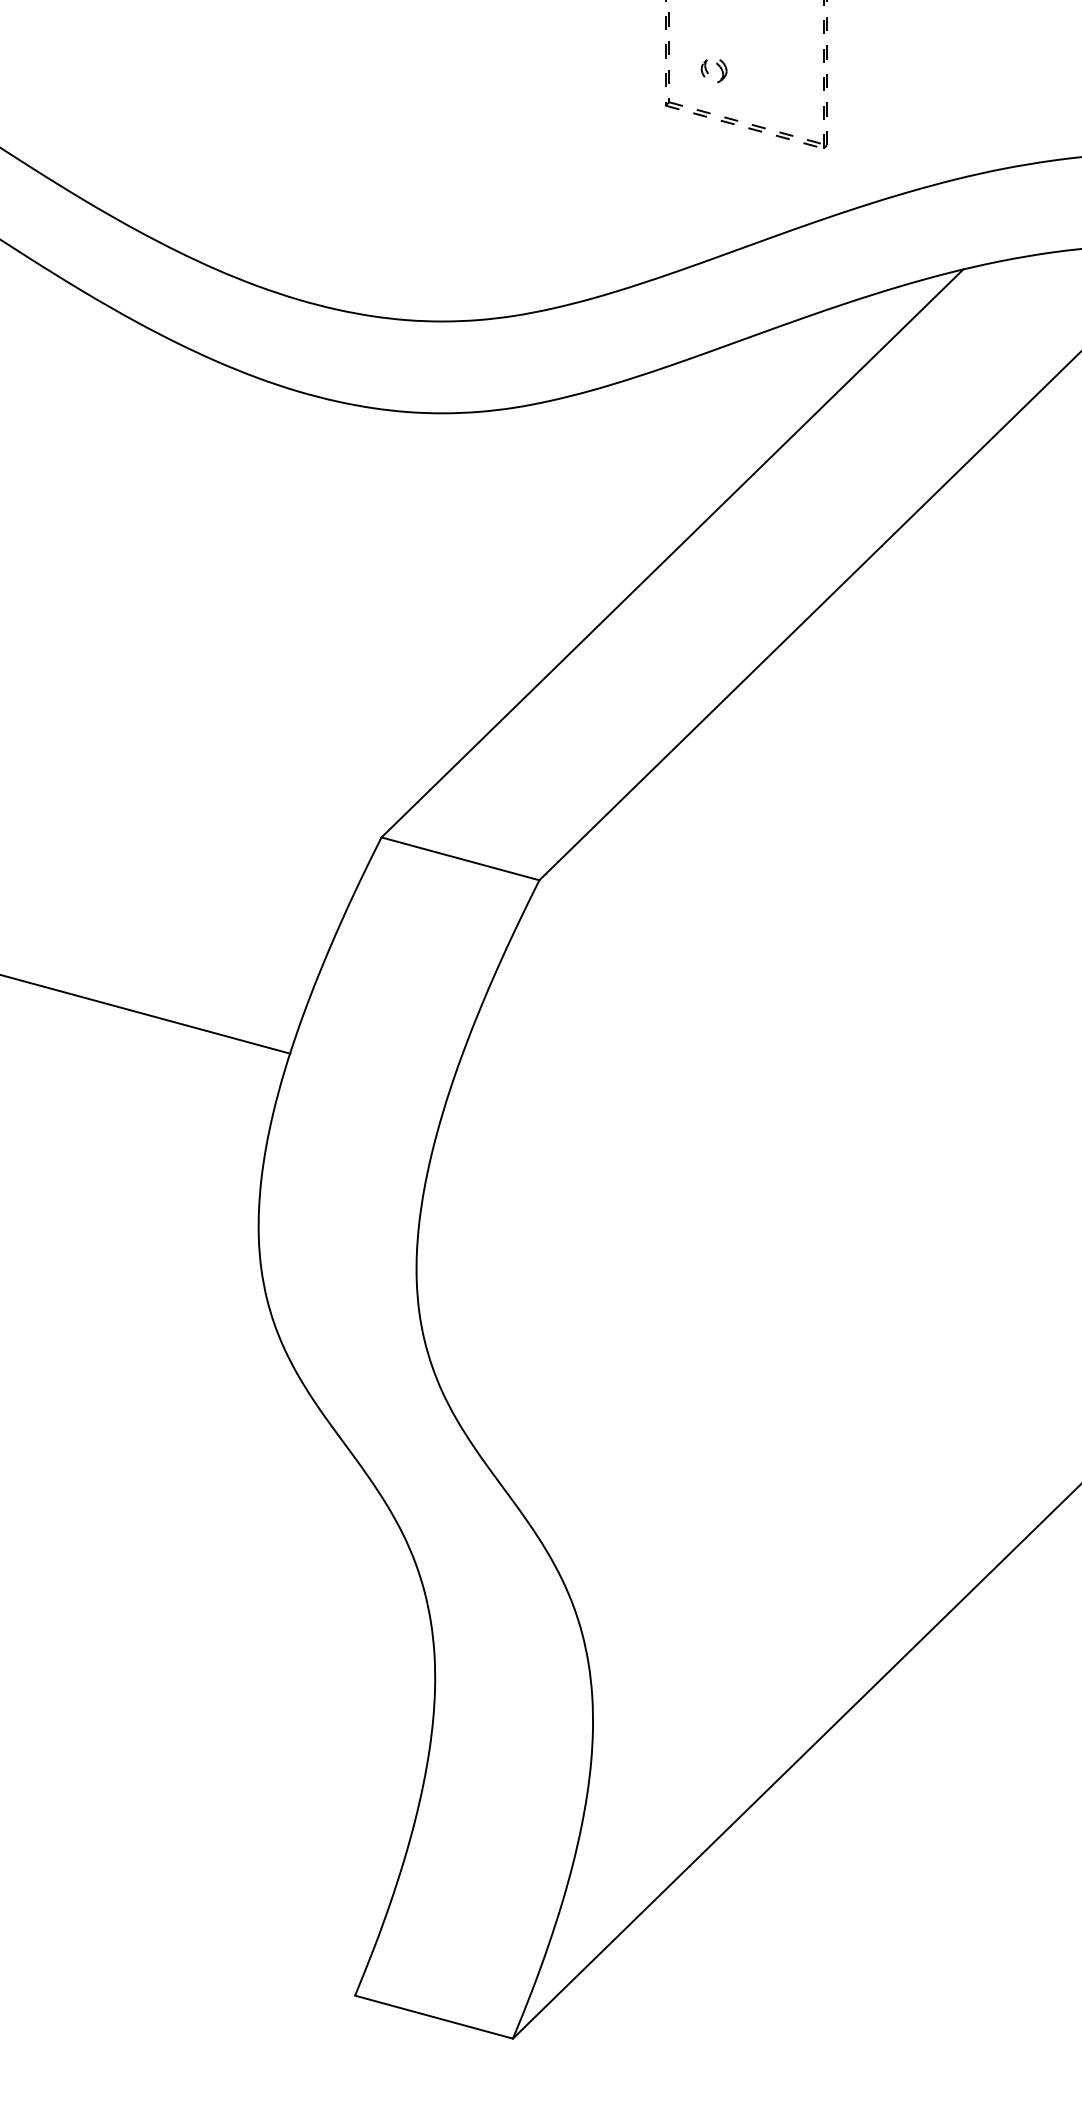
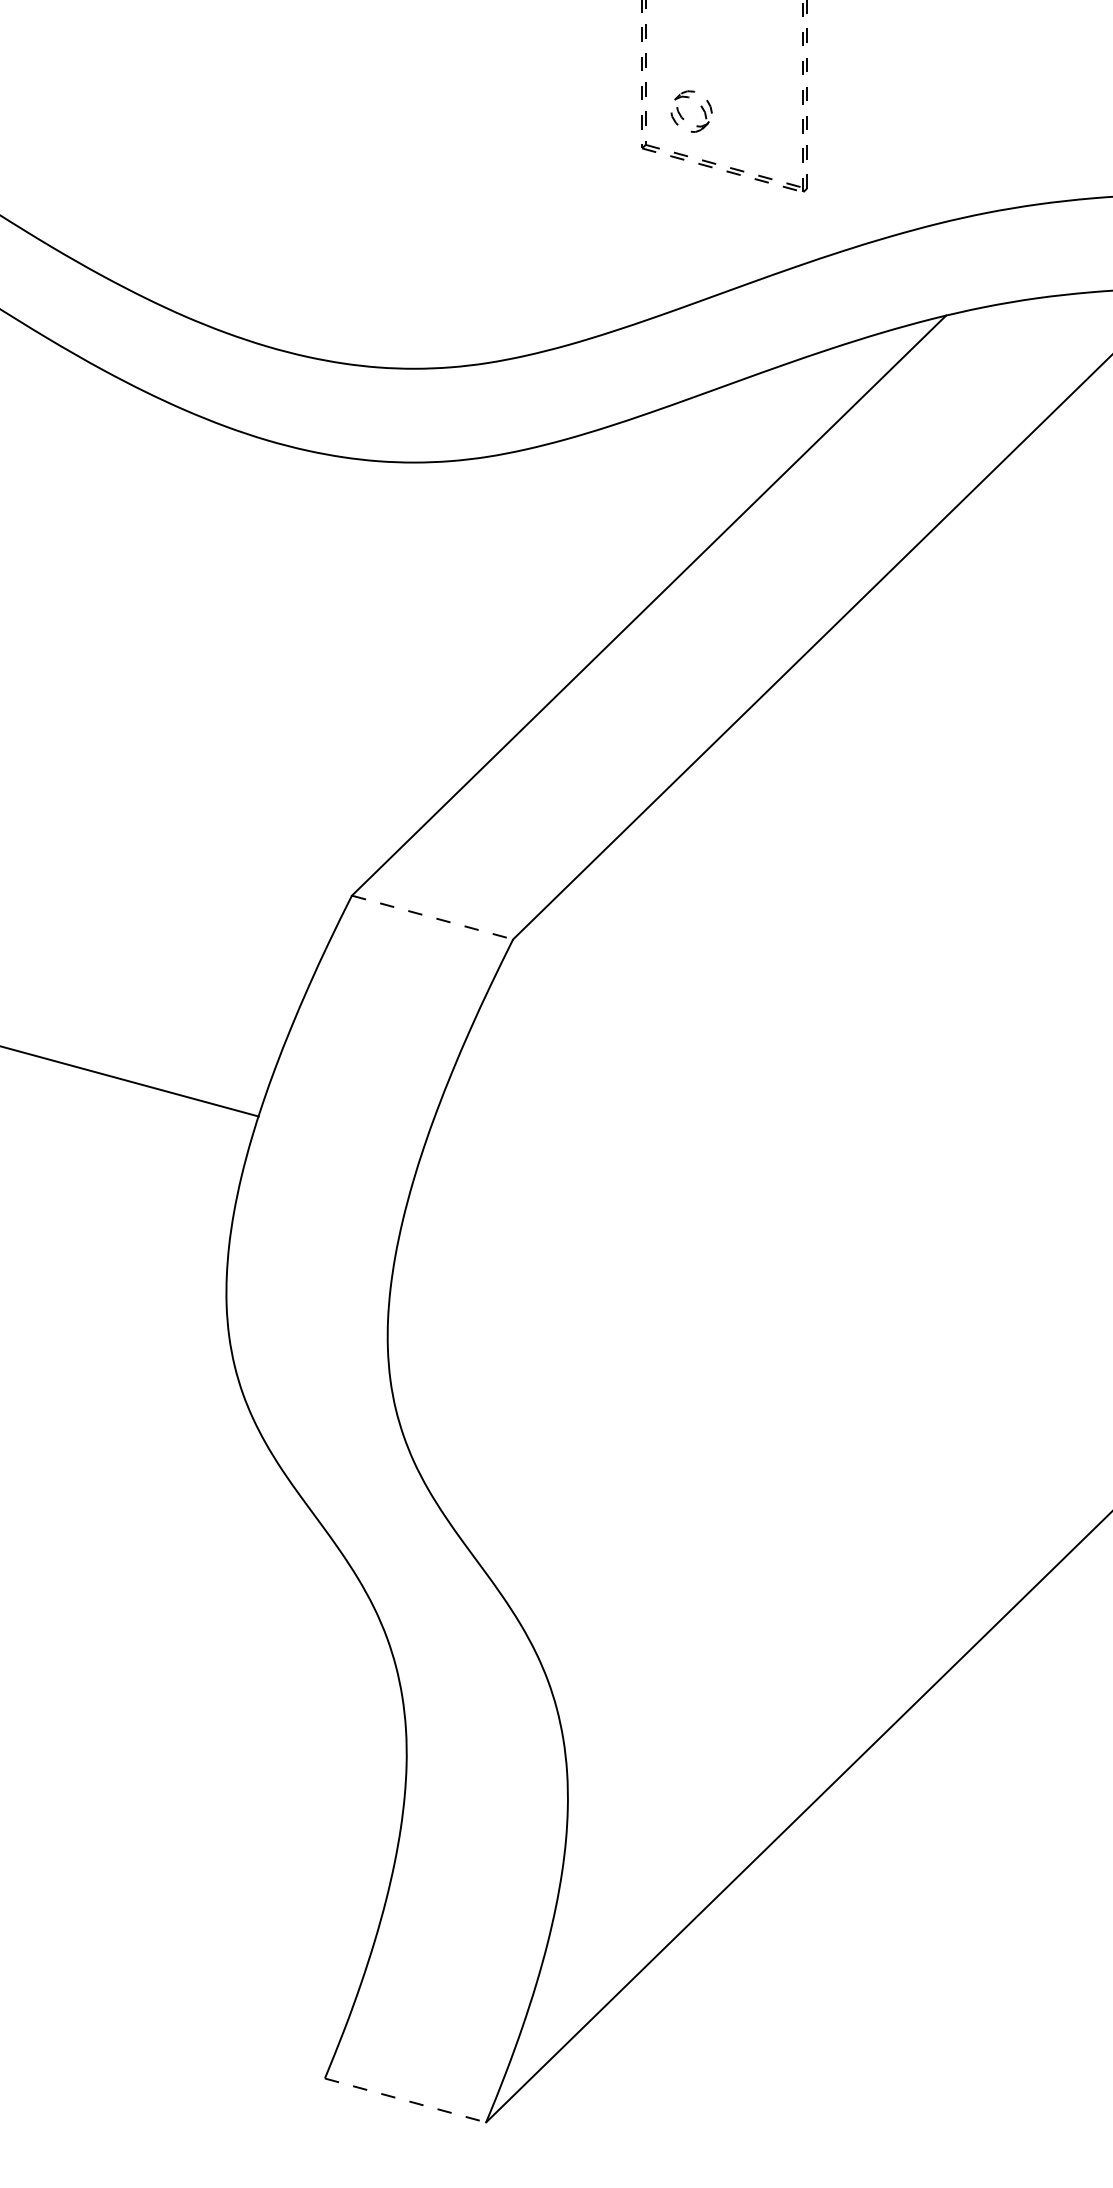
part: (714, 70) -> (691, 112), size x1.6
line: (460, 858) -> (432, 917), solid -> dashed
line: (433, 2017) -> (405, 2100), solid -> dashed

